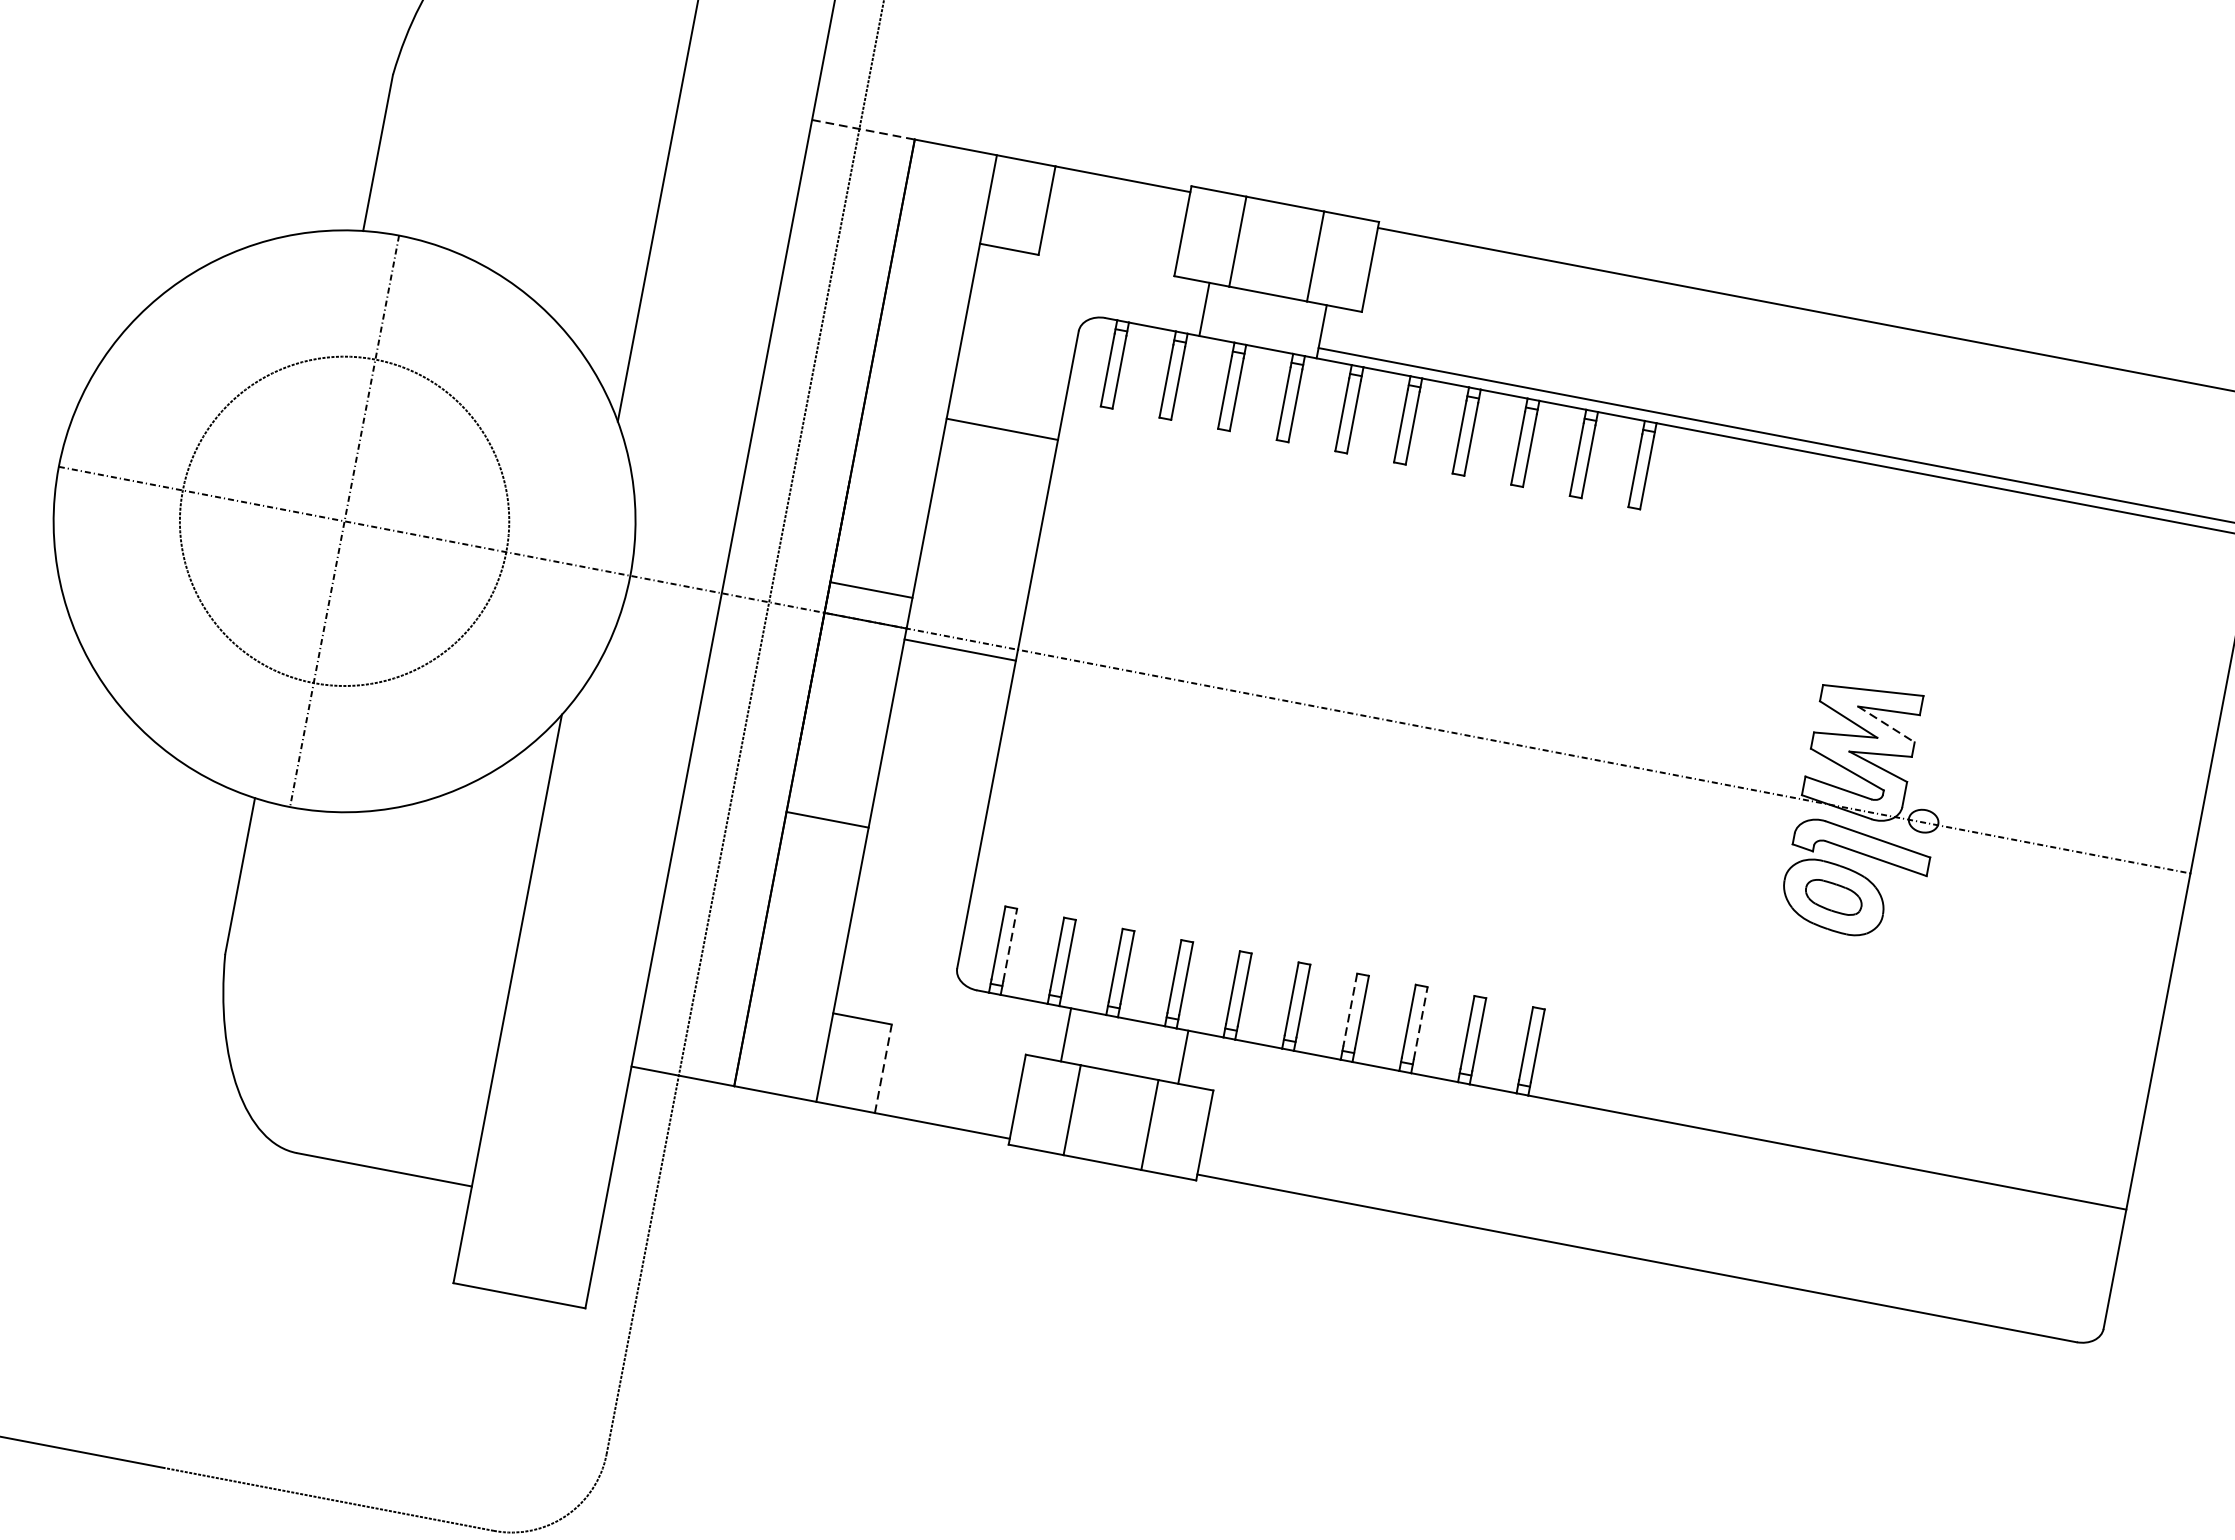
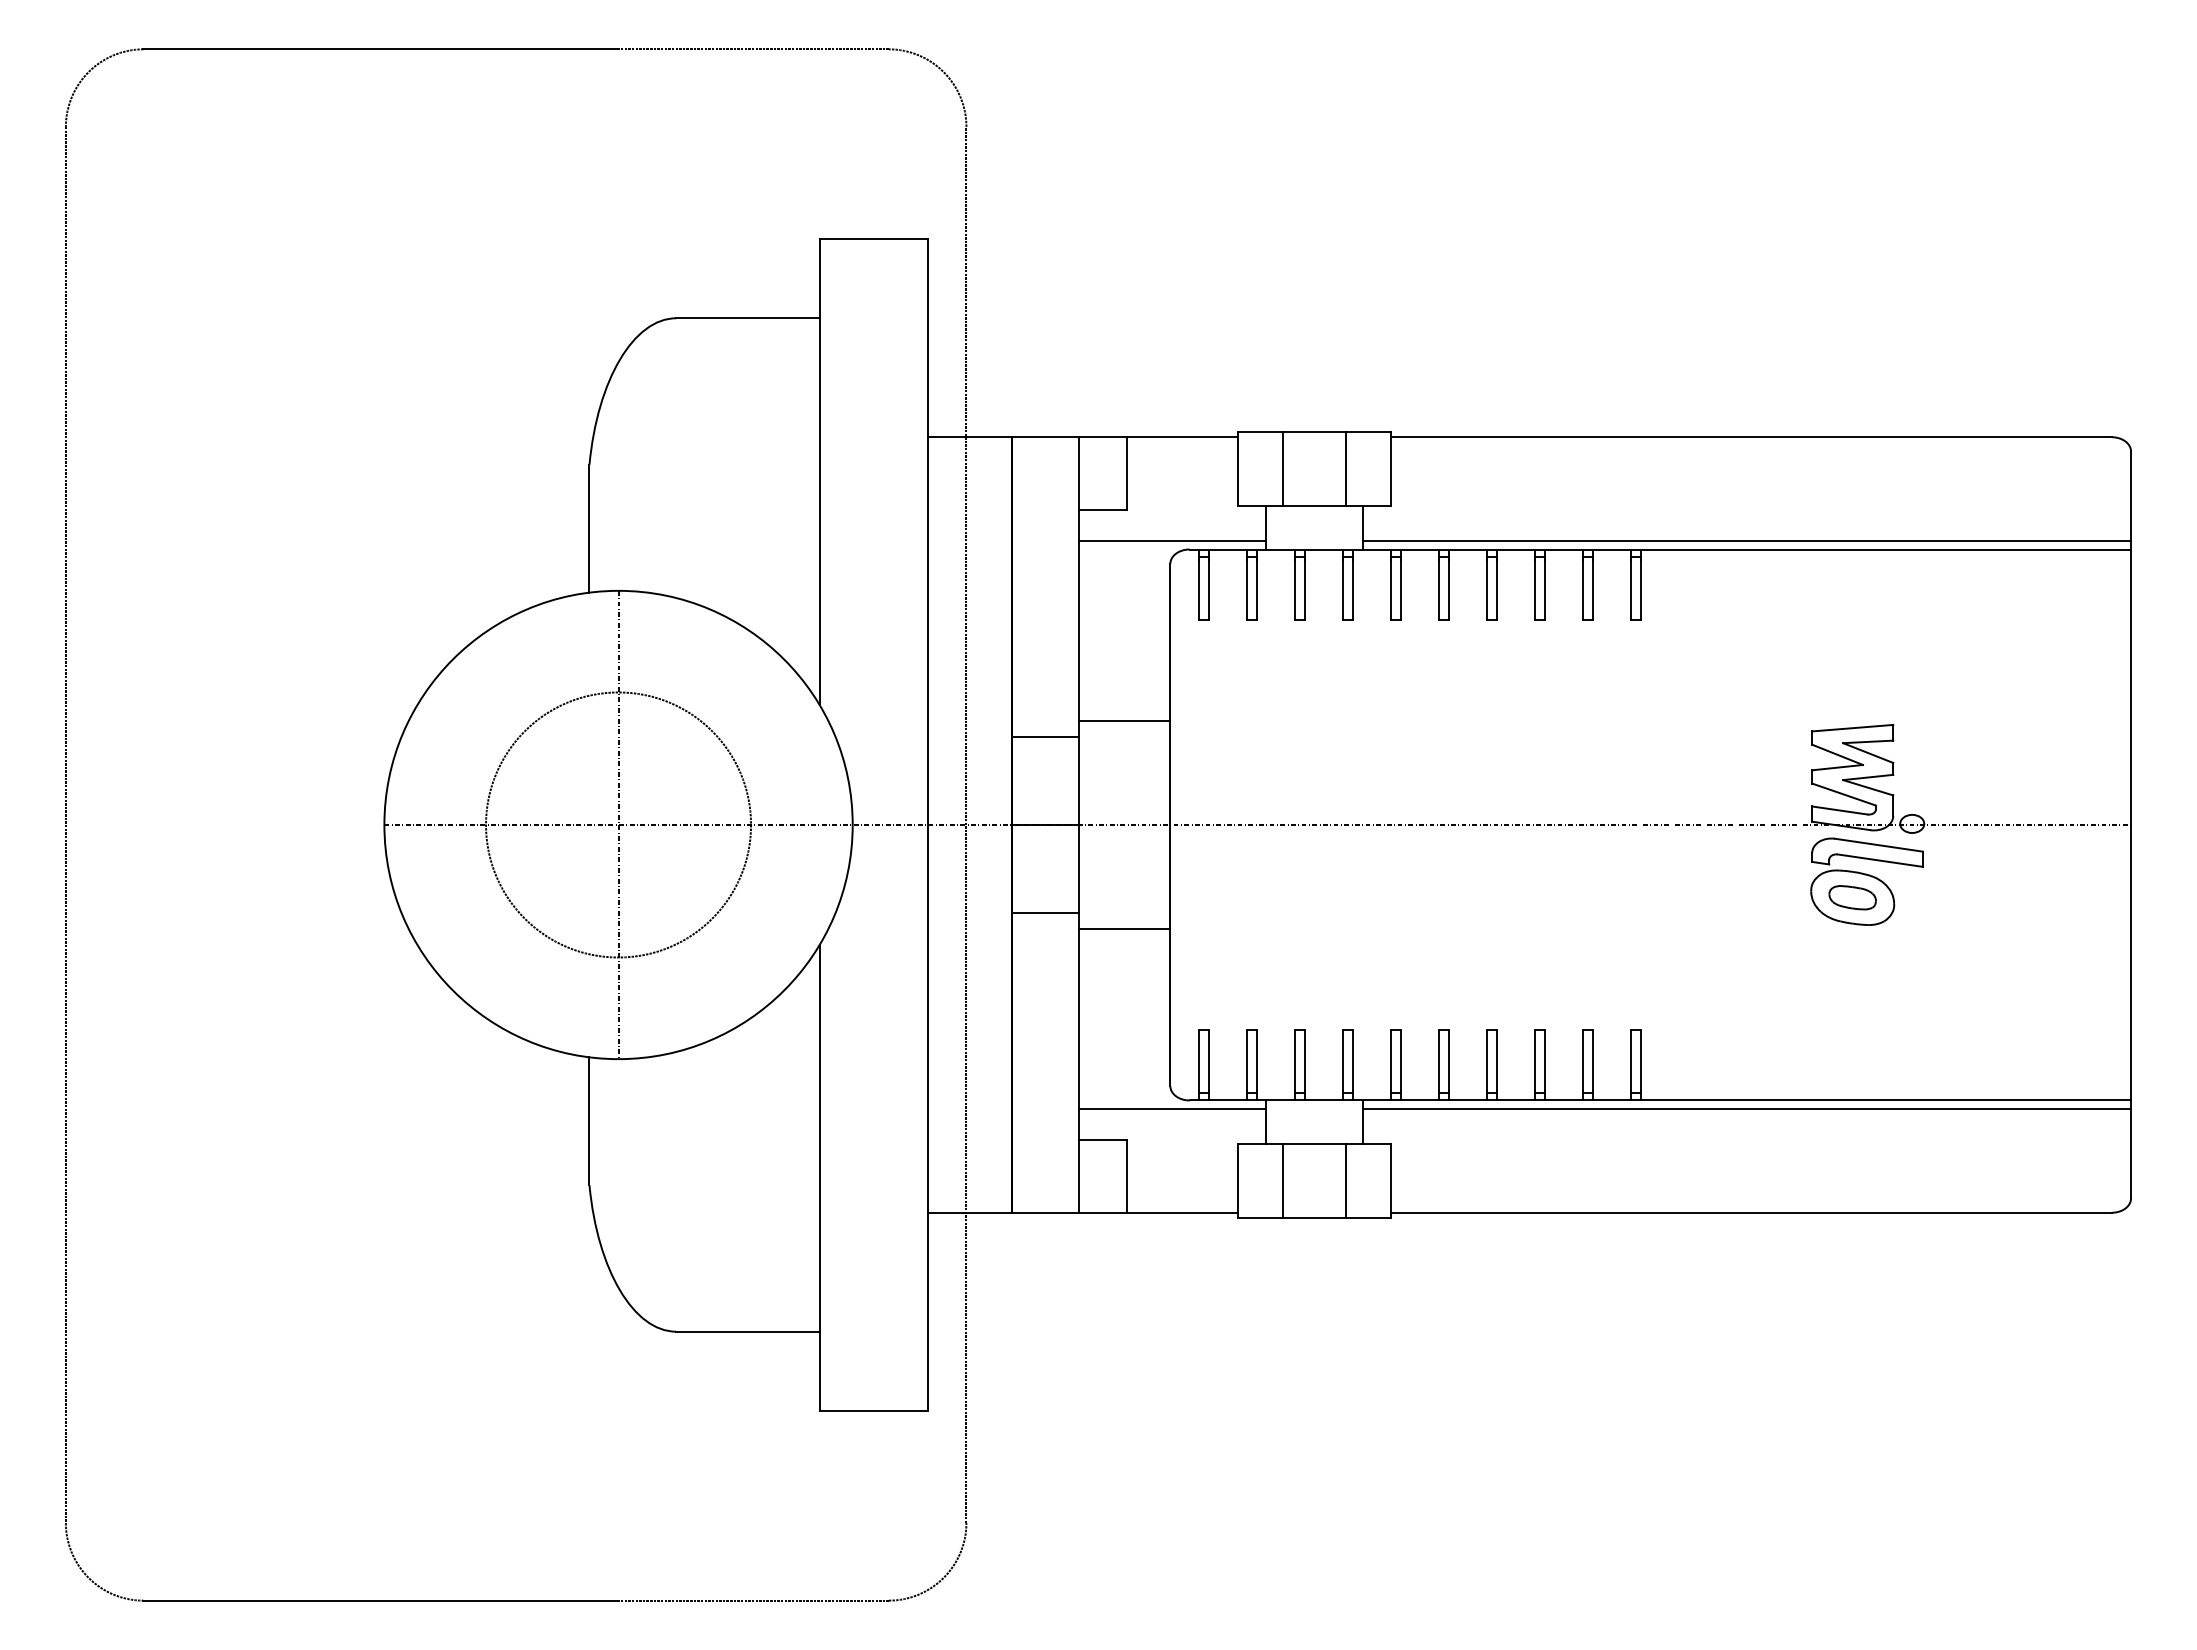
line: (864, 130) -> (970, 437), dashed -> solid
line: (1086, 304) -> (1172, 541), added
line: (1001, 429) -> (1124, 721), moved
line: (871, 589) -> (1045, 736), moved
line: (960, 649) -> (1124, 928), moved
line: (1886, 725) -> (1868, 753), dashed -> solid
line: (827, 820) -> (1045, 913), moved
line: (1009, 944) -> (1208, 1059), dashed -> solid
line: (954, 996) -> (1172, 1108), added
line: (1350, 1009) -> (1487, 1059), dashed -> solid
line: (1421, 1023) -> (1545, 1059), dashed -> solid
line: (883, 1068) -> (1127, 1176), dashed -> solid
line: (1655, 1129) -> (1746, 1108), added

